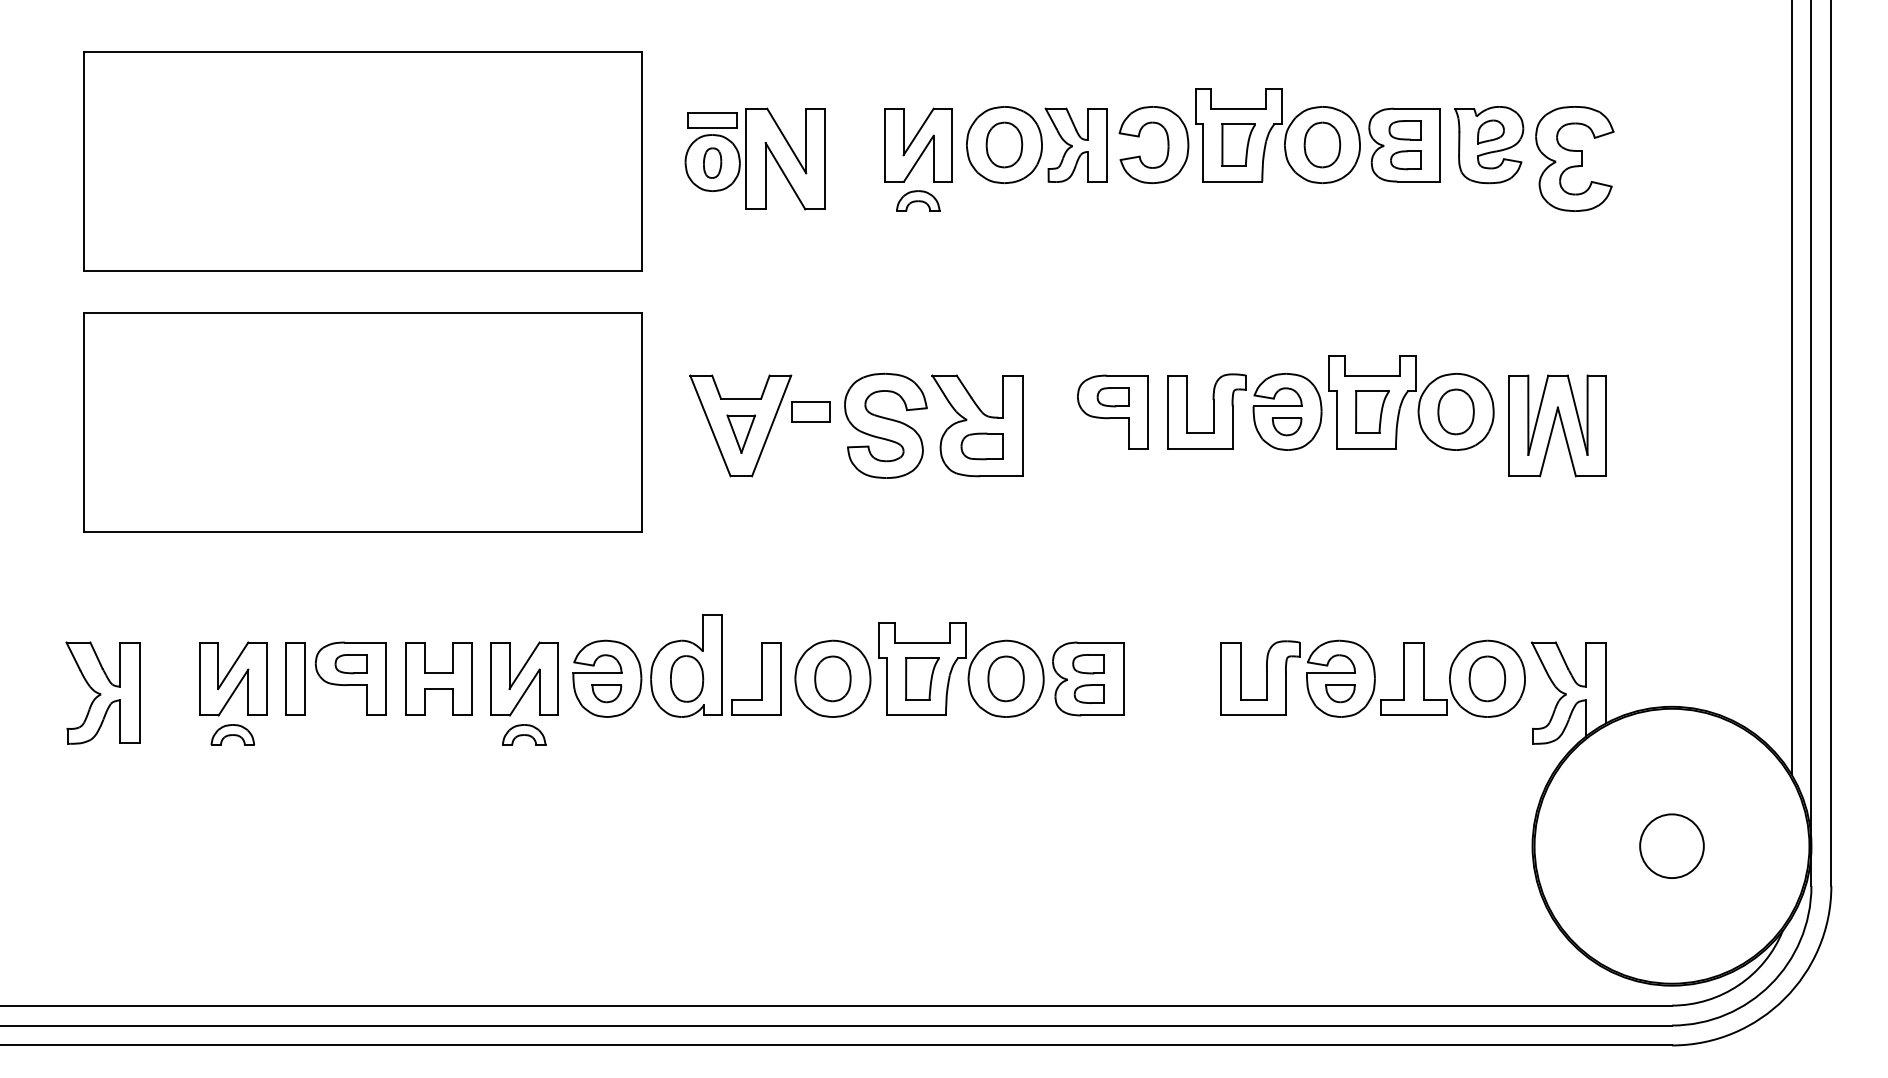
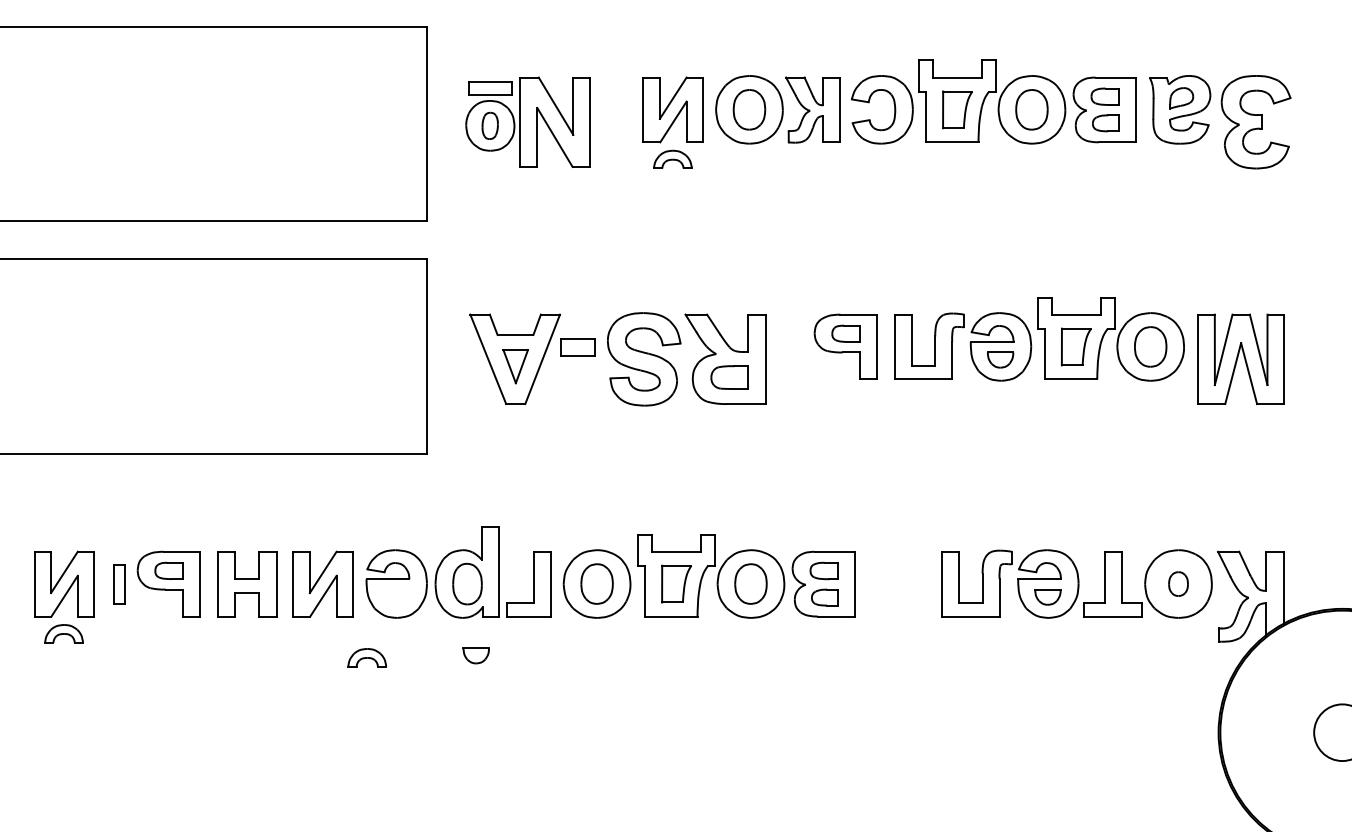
part: (295, 678) -> (119, 583), size x0.6
part: (1487, 678) -> (1178, 583), size x0.6
part: (606, 693) -> (475, 655), moved
part: (524, 734) -> (367, 657), moved

